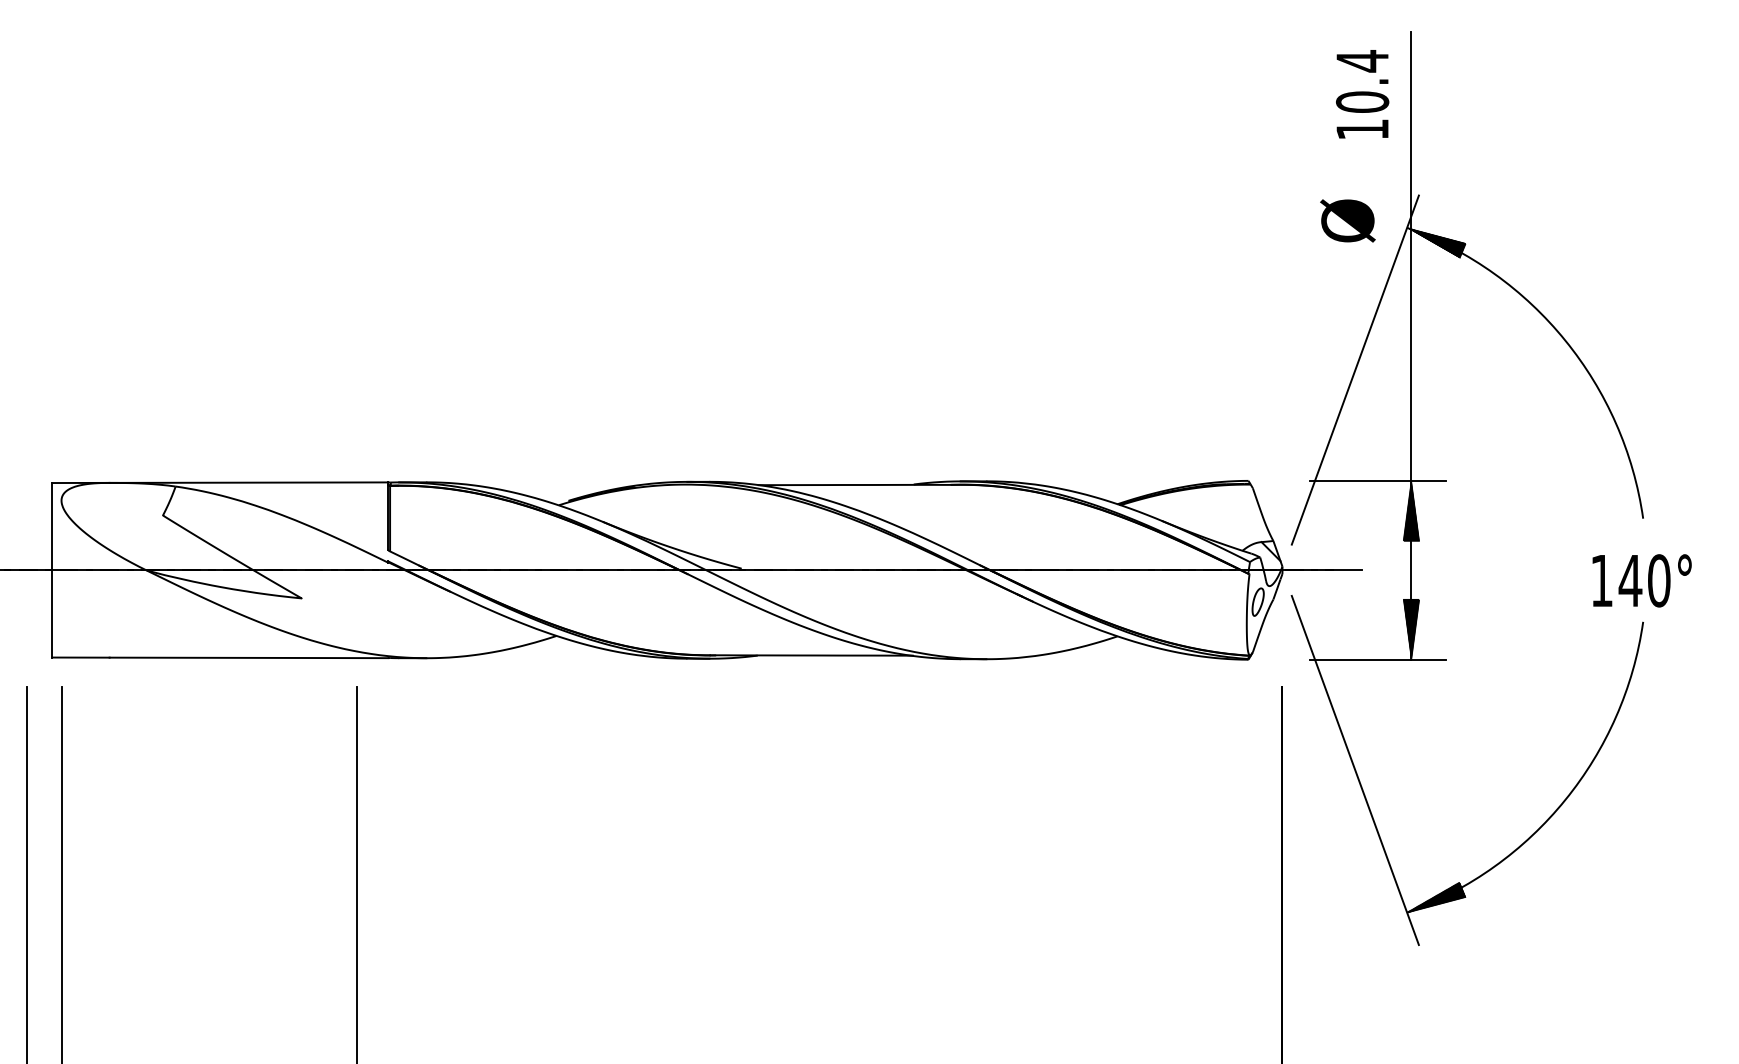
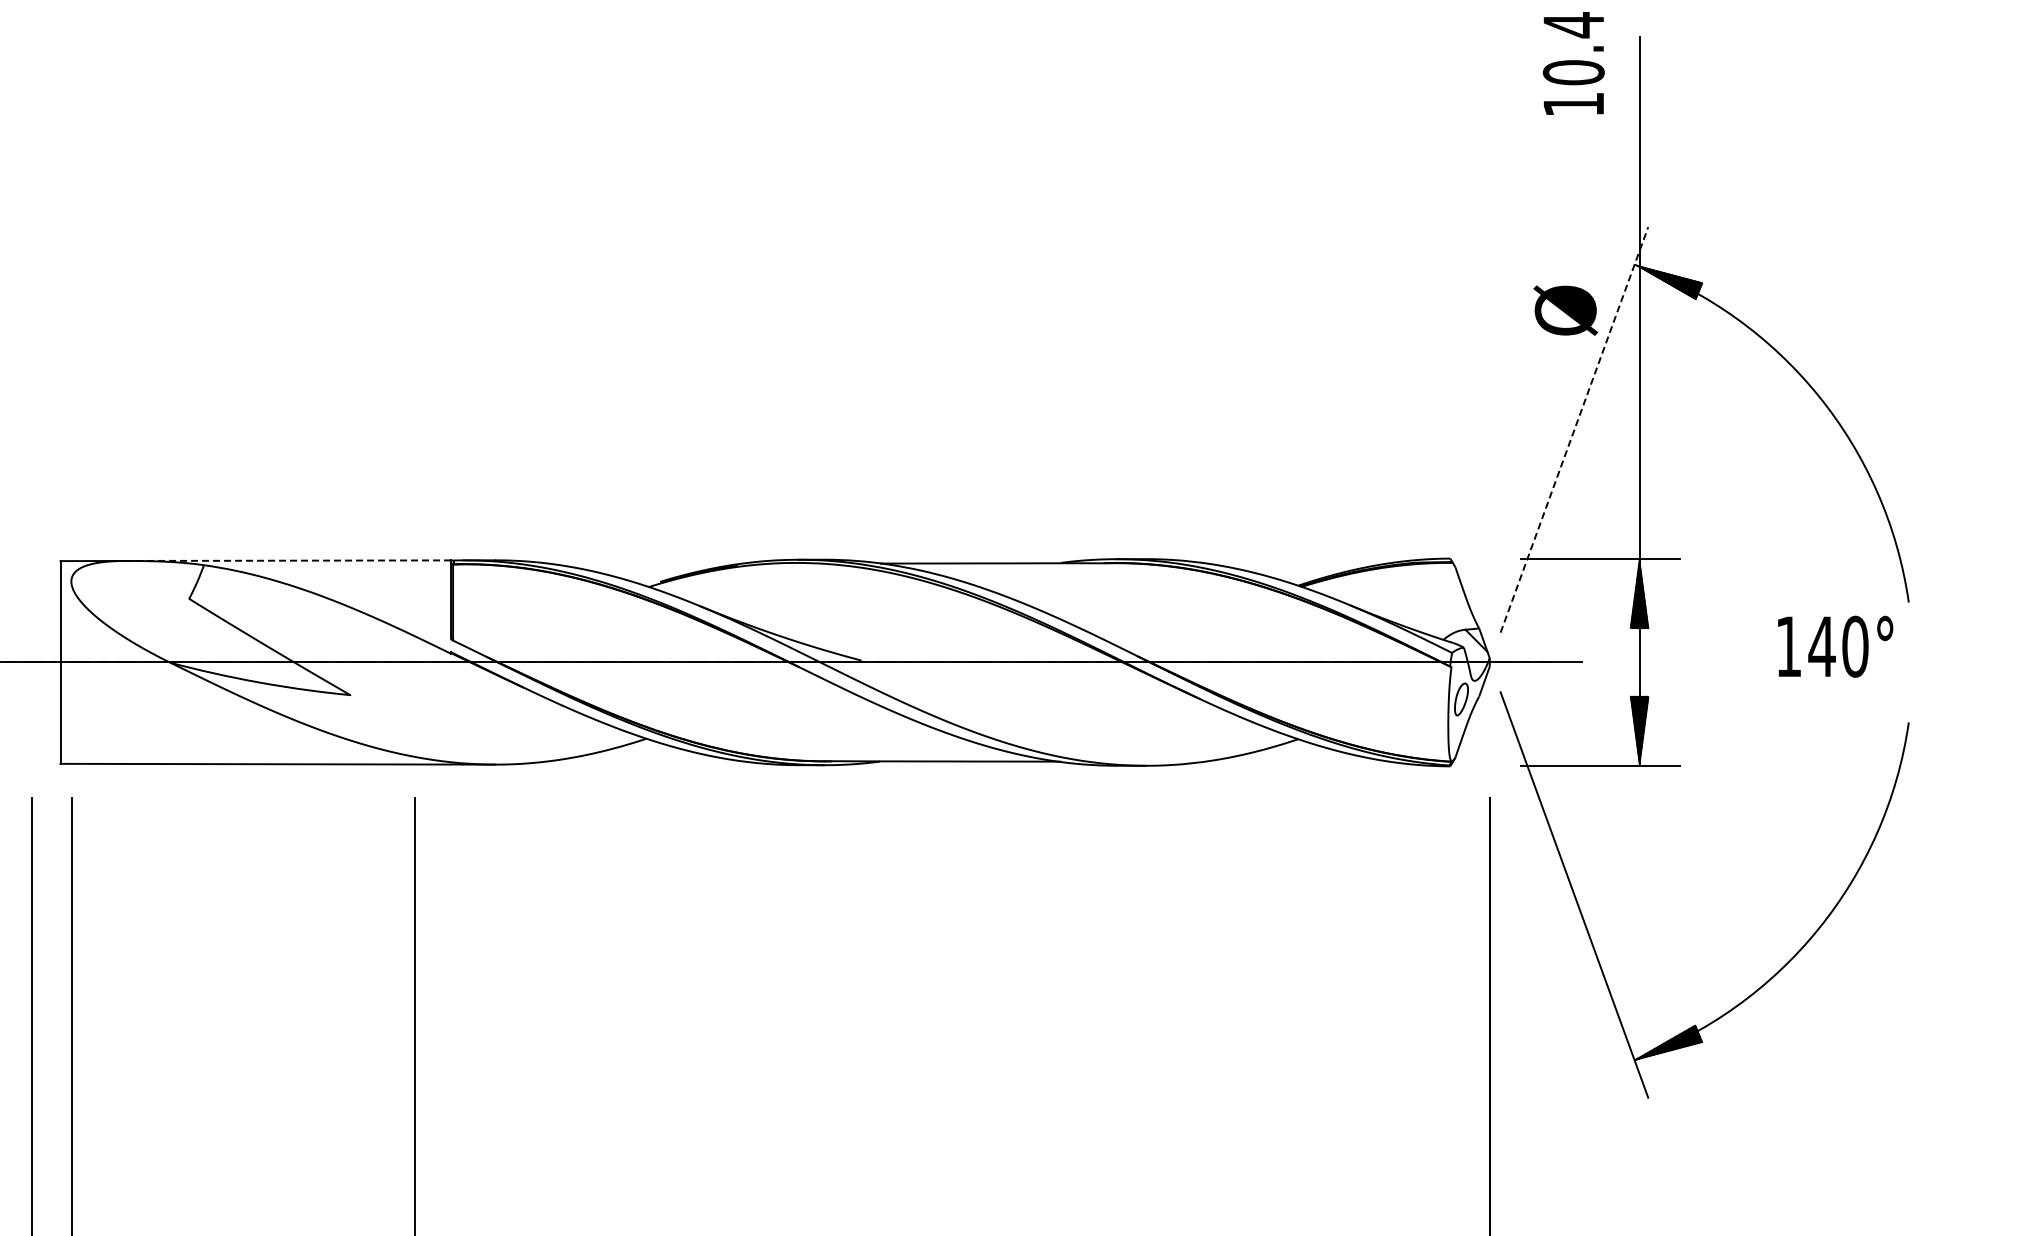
text: (1362, 94) -> (1573, 63), moved
text: (1347, 220) -> (1565, 310), moved
line: (1355, 369) -> (1574, 429), solid -> dashed
line: (249, 482) -> (289, 560), solid -> dashed
text: (1642, 580) -> (1835, 646), moved

